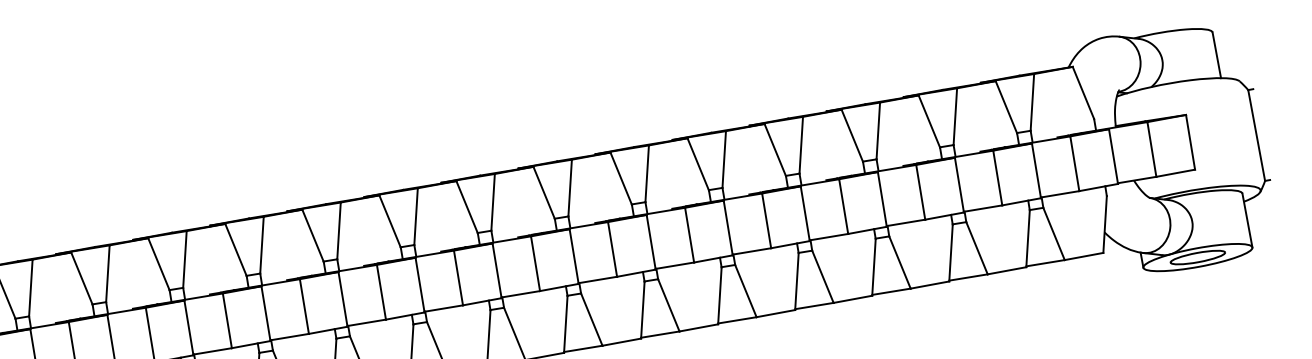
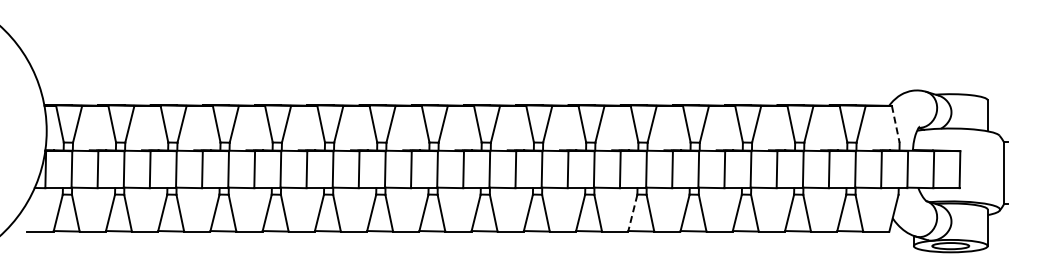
line: (1083, 93) -> (895, 124), solid -> dashed
line: (719, 296) -> (632, 213), solid -> dashed

